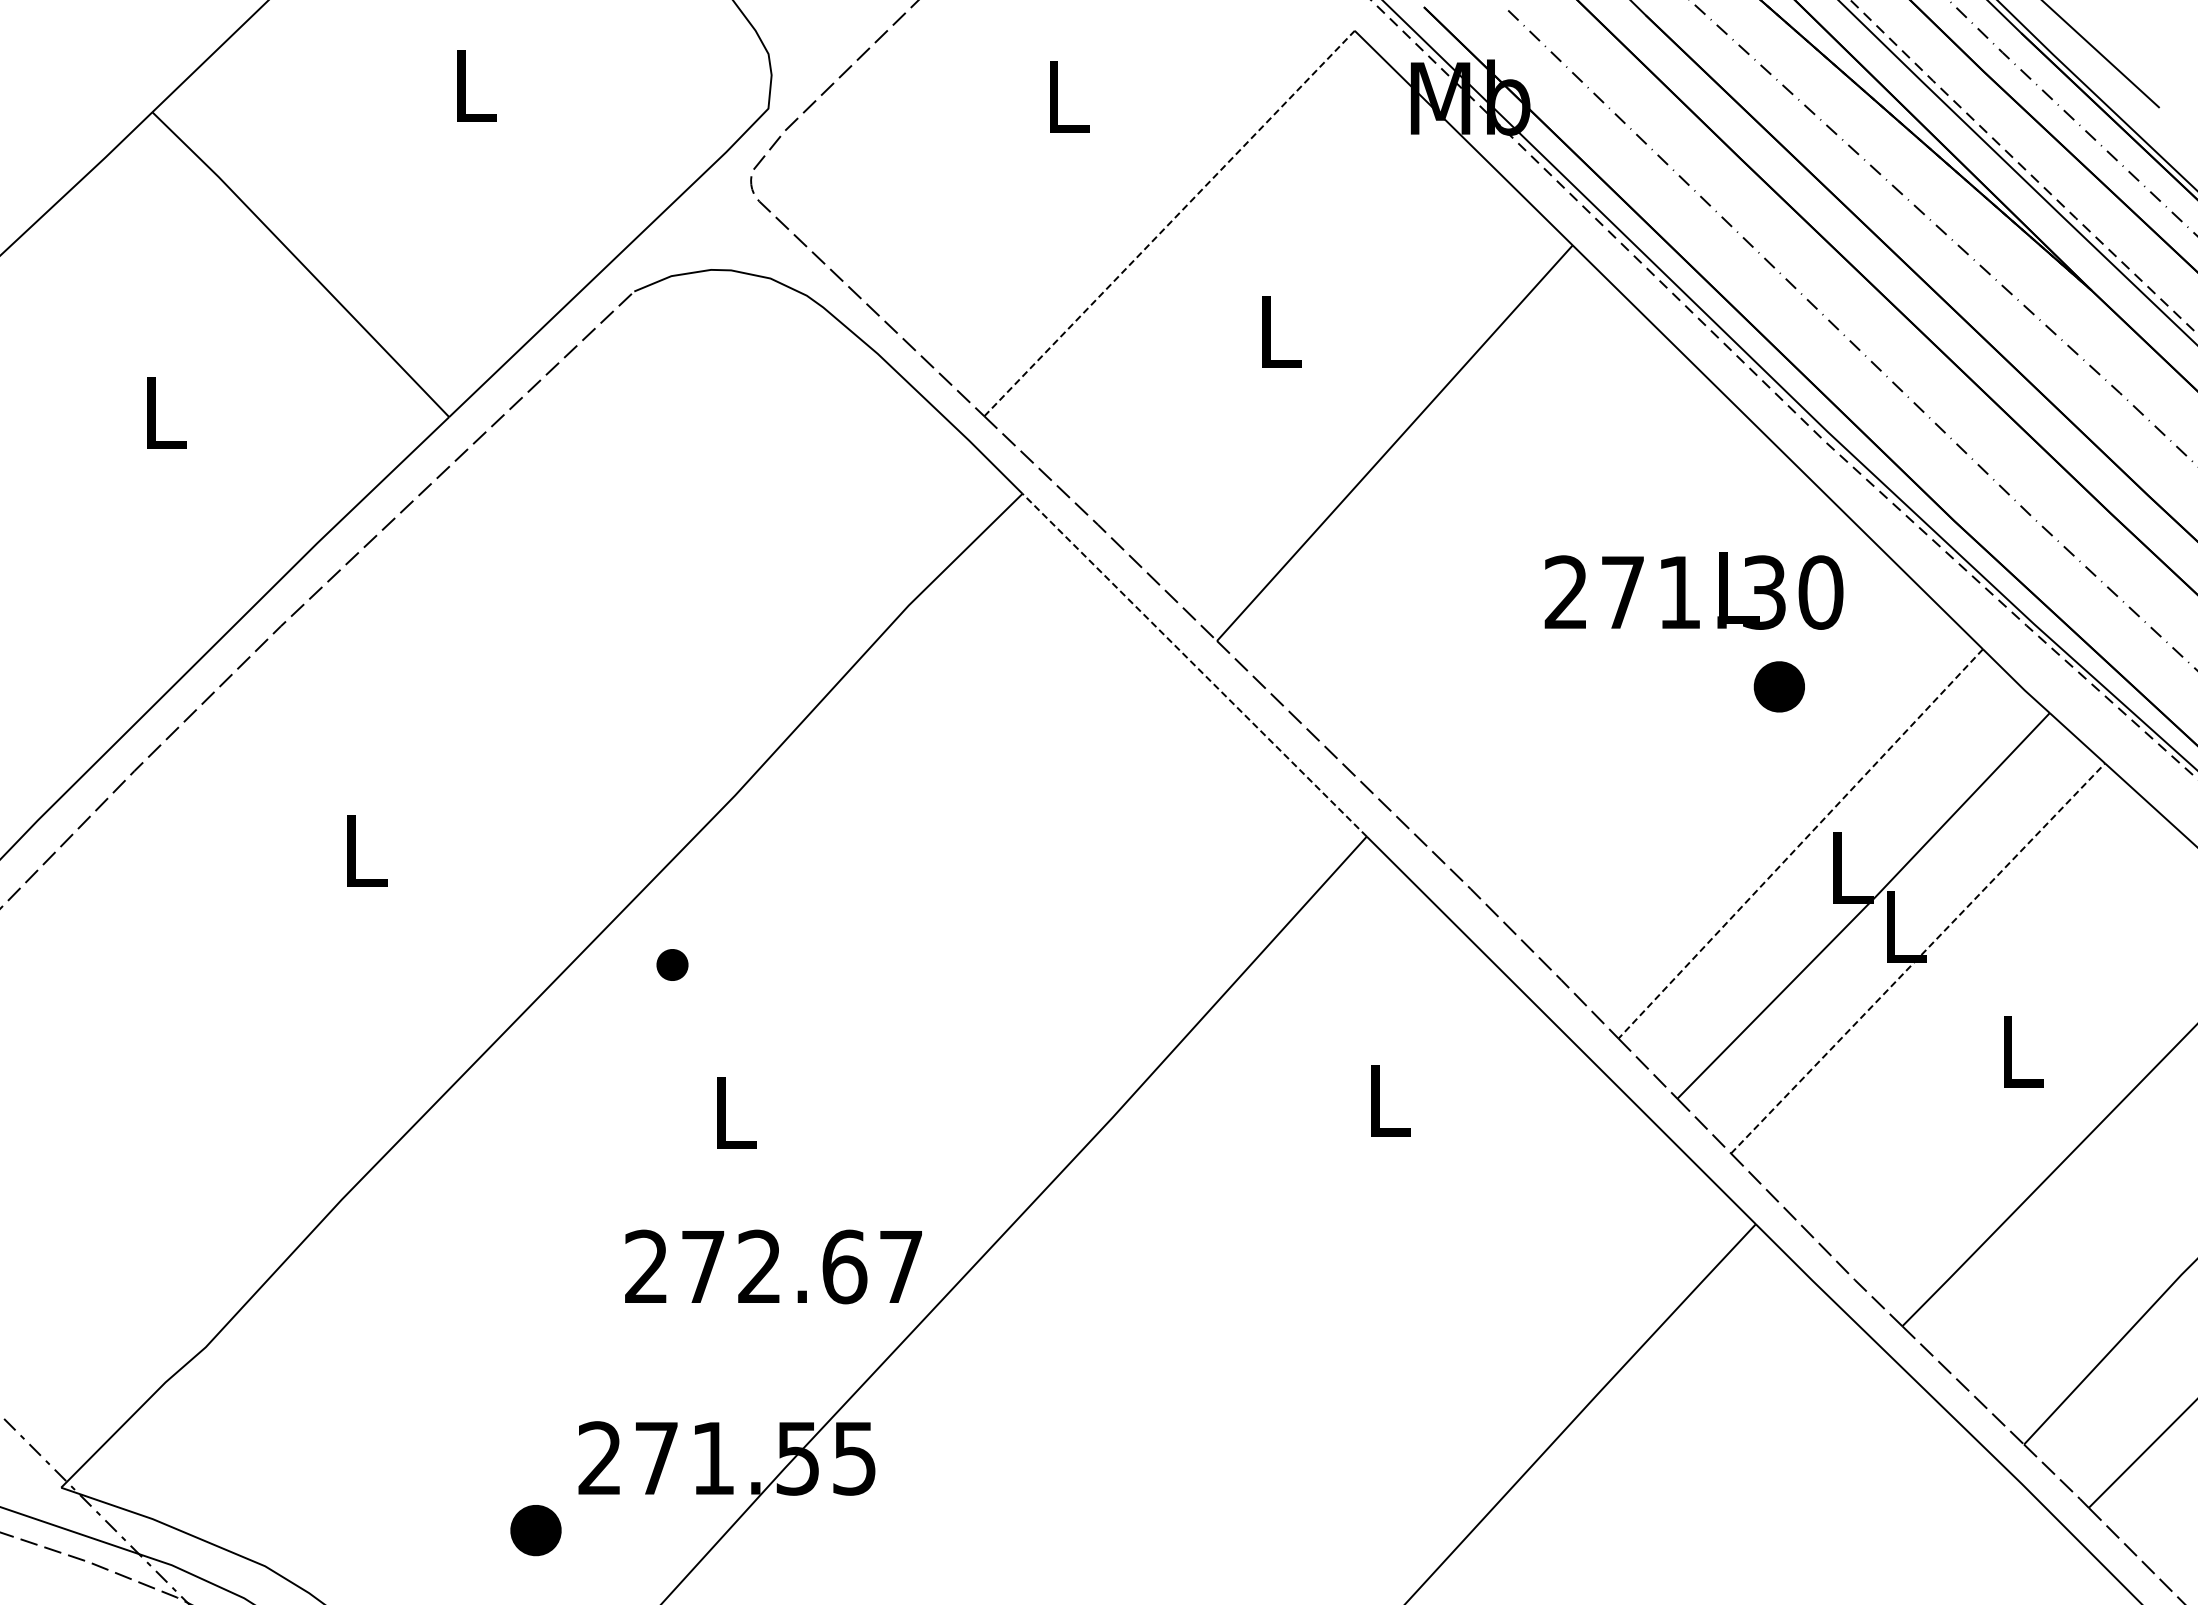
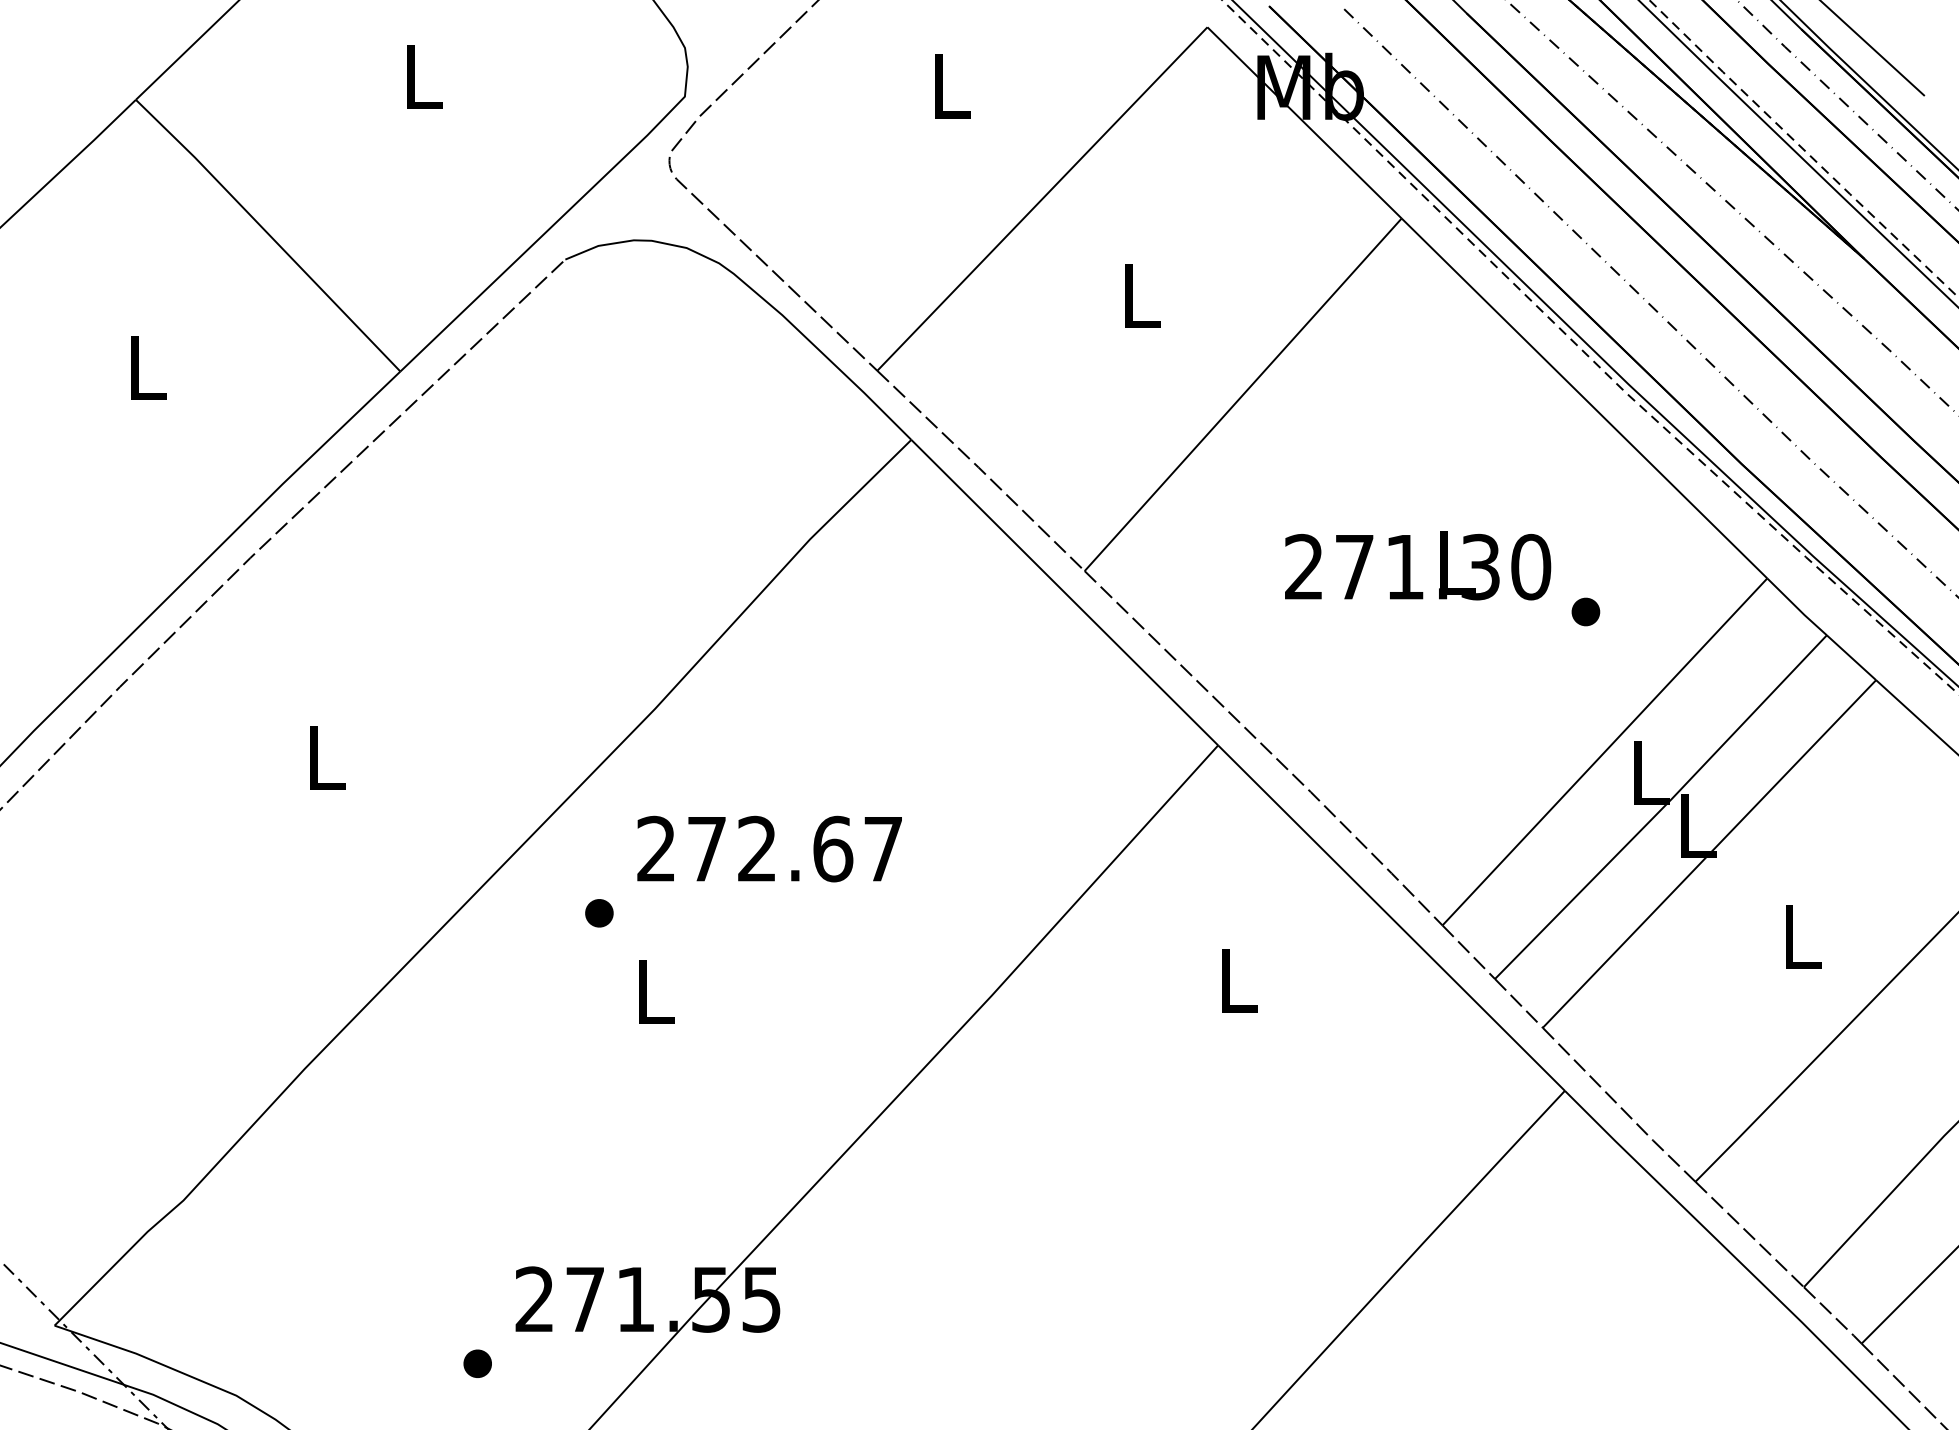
line: (1169, 223) -> (1042, 198), dashed -> solid
text: (1693, 590) -> (1417, 565), moved
line: (1194, 665) -> (1064, 592), dashed -> solid
part: (1779, 686) -> (1585, 611), size x0.62
line: (1800, 843) -> (1604, 751), dashed -> solid
line: (1918, 958) -> (1709, 854), dashed -> solid
part: (672, 964) -> (599, 912), moved
text: (773, 1266) -> (769, 848), moved
part: (535, 1530) -> (477, 1363), size x0.62

